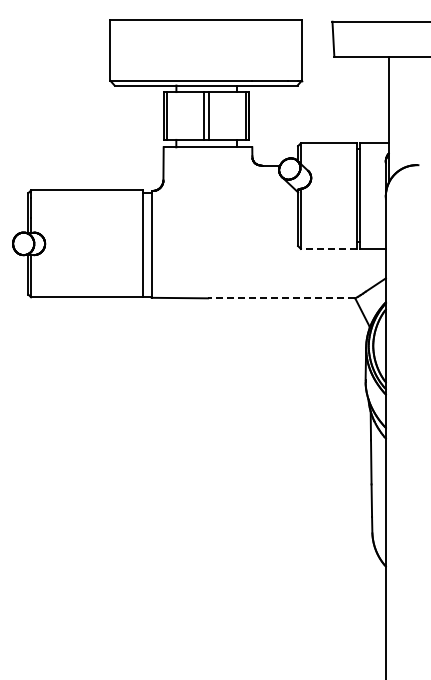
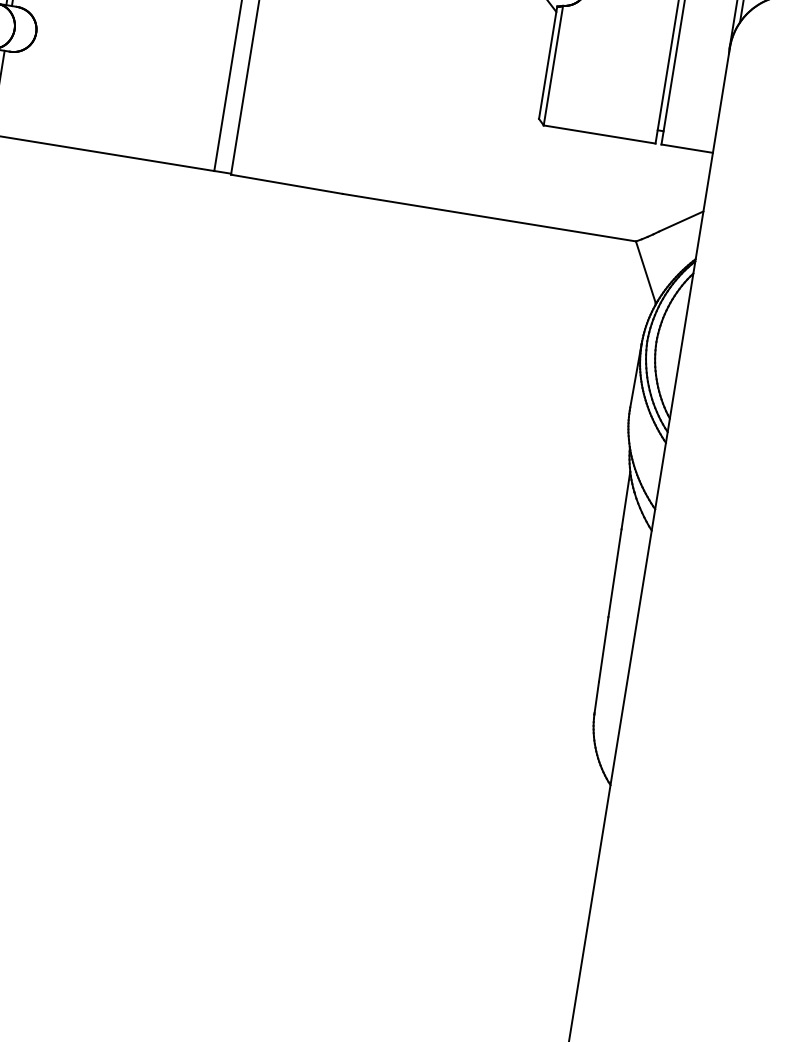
line: (328, 248) -> (598, 133), dashed -> solid
line: (281, 298) -> (489, 217), dashed -> solid

